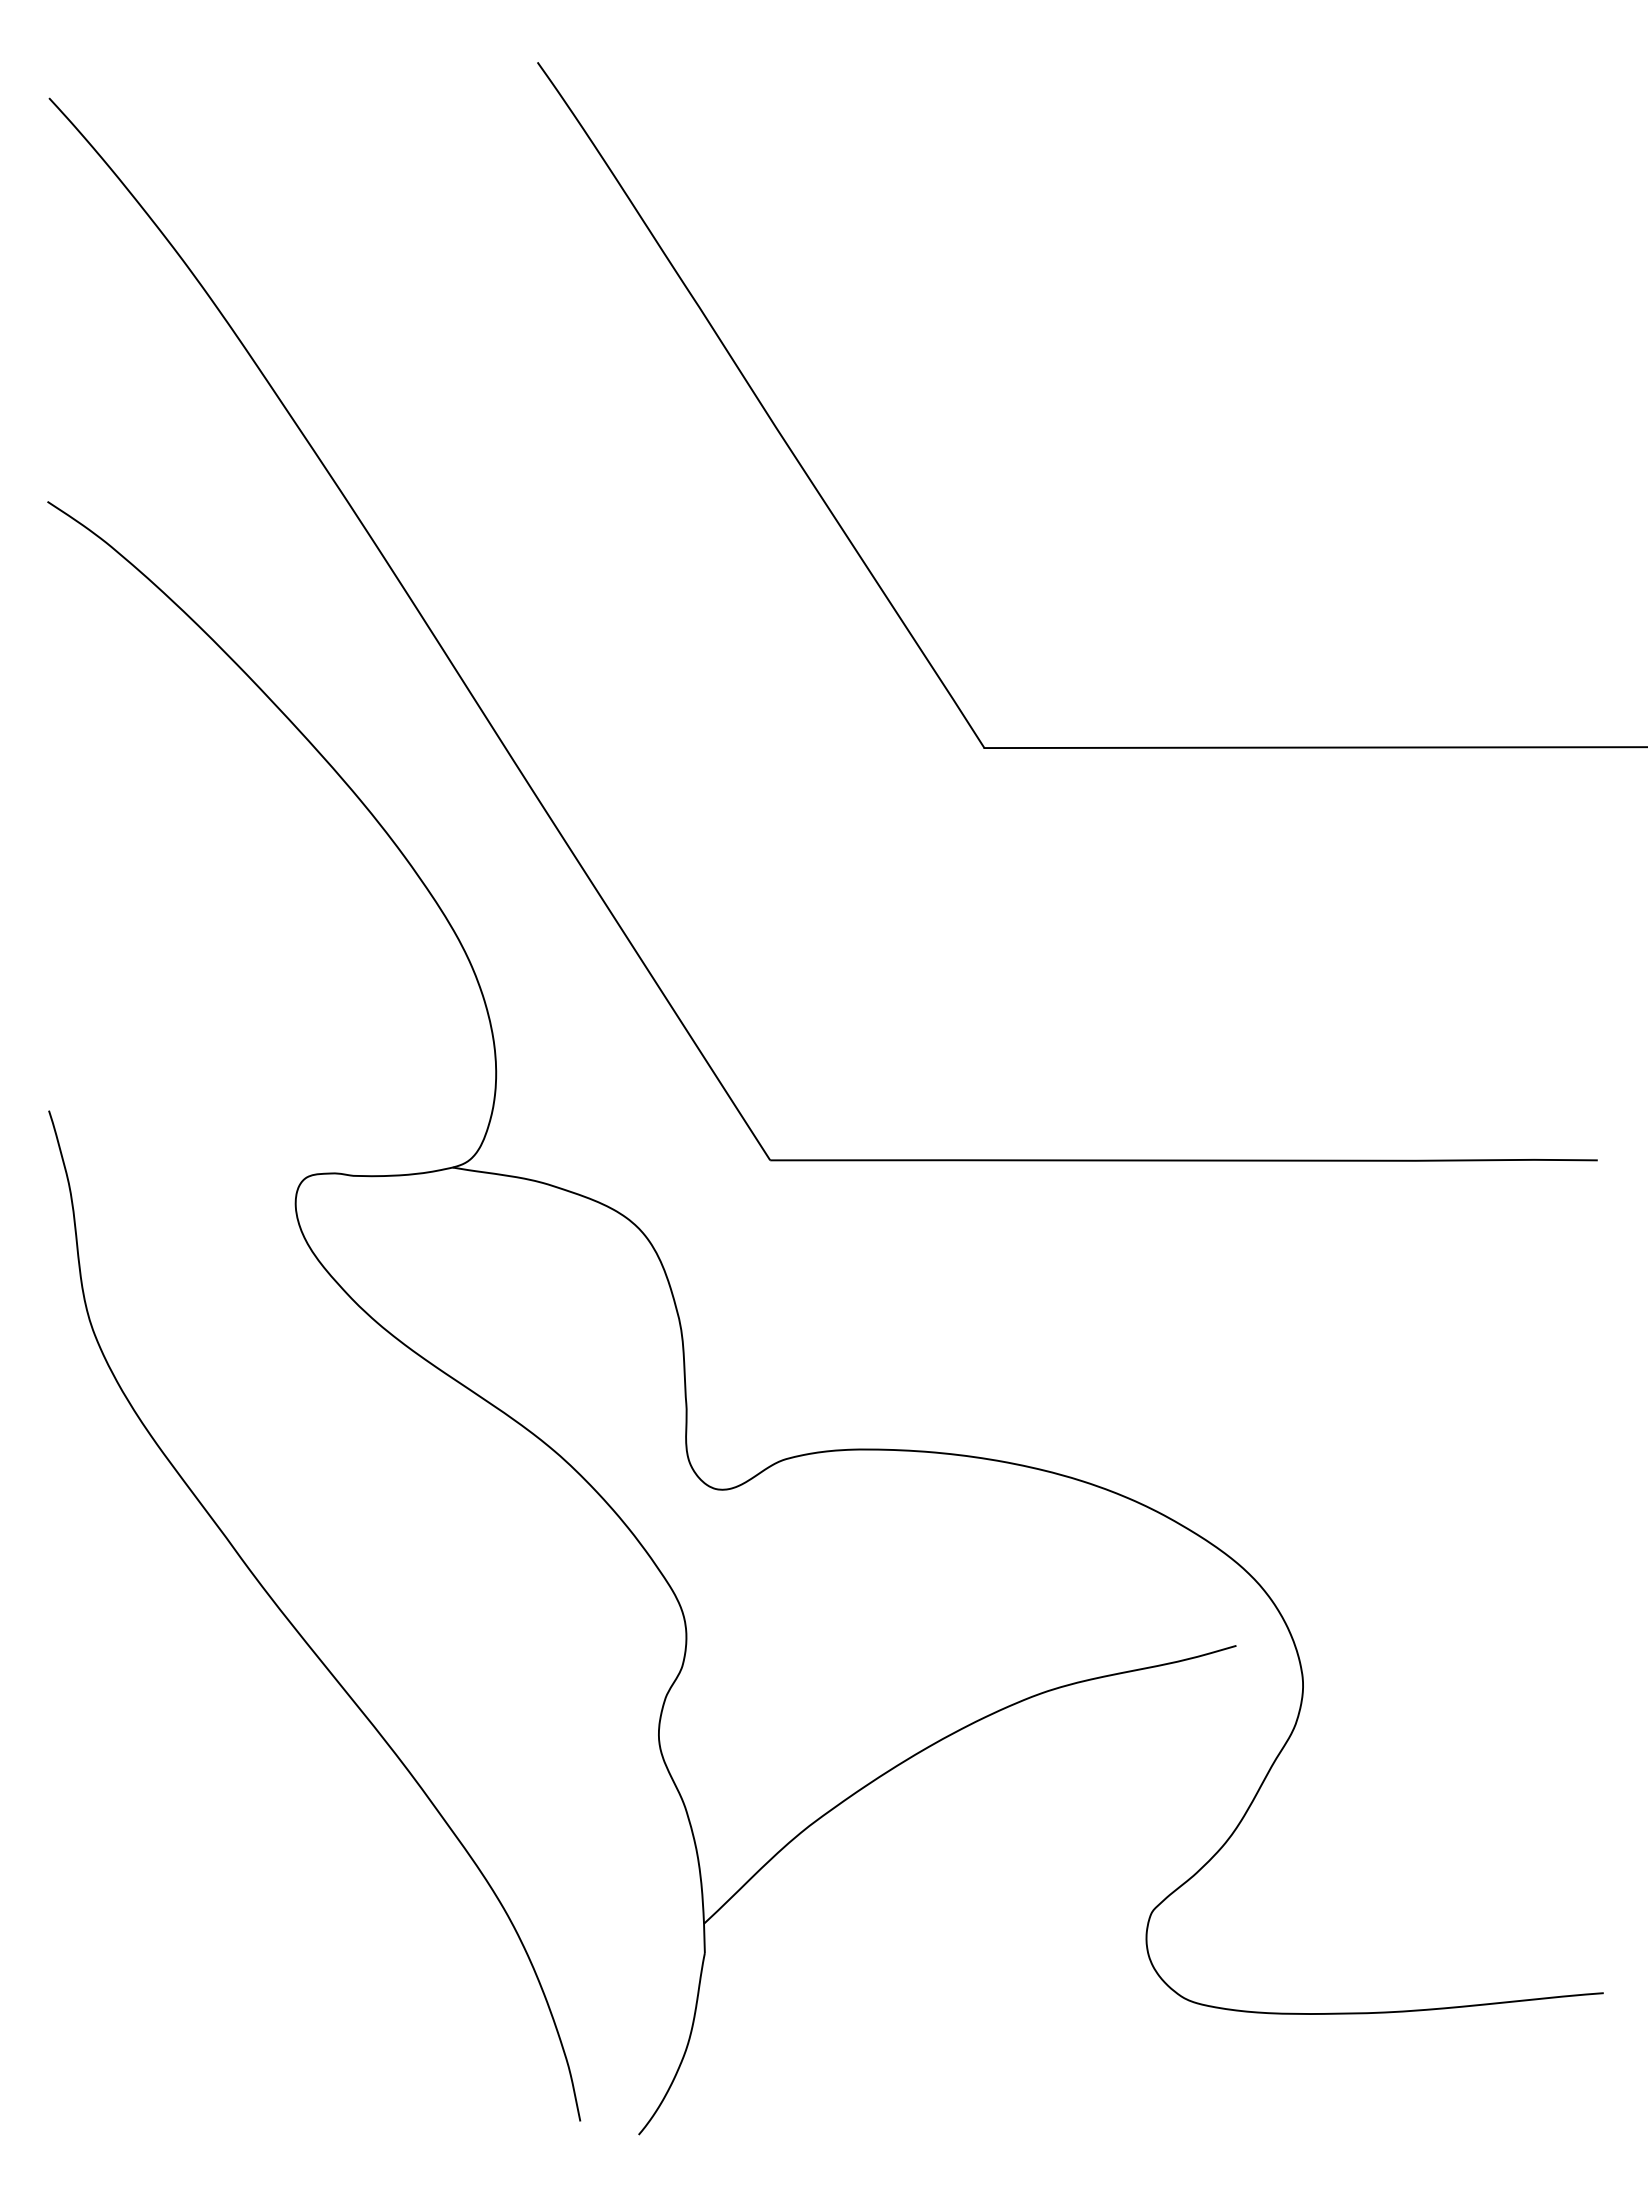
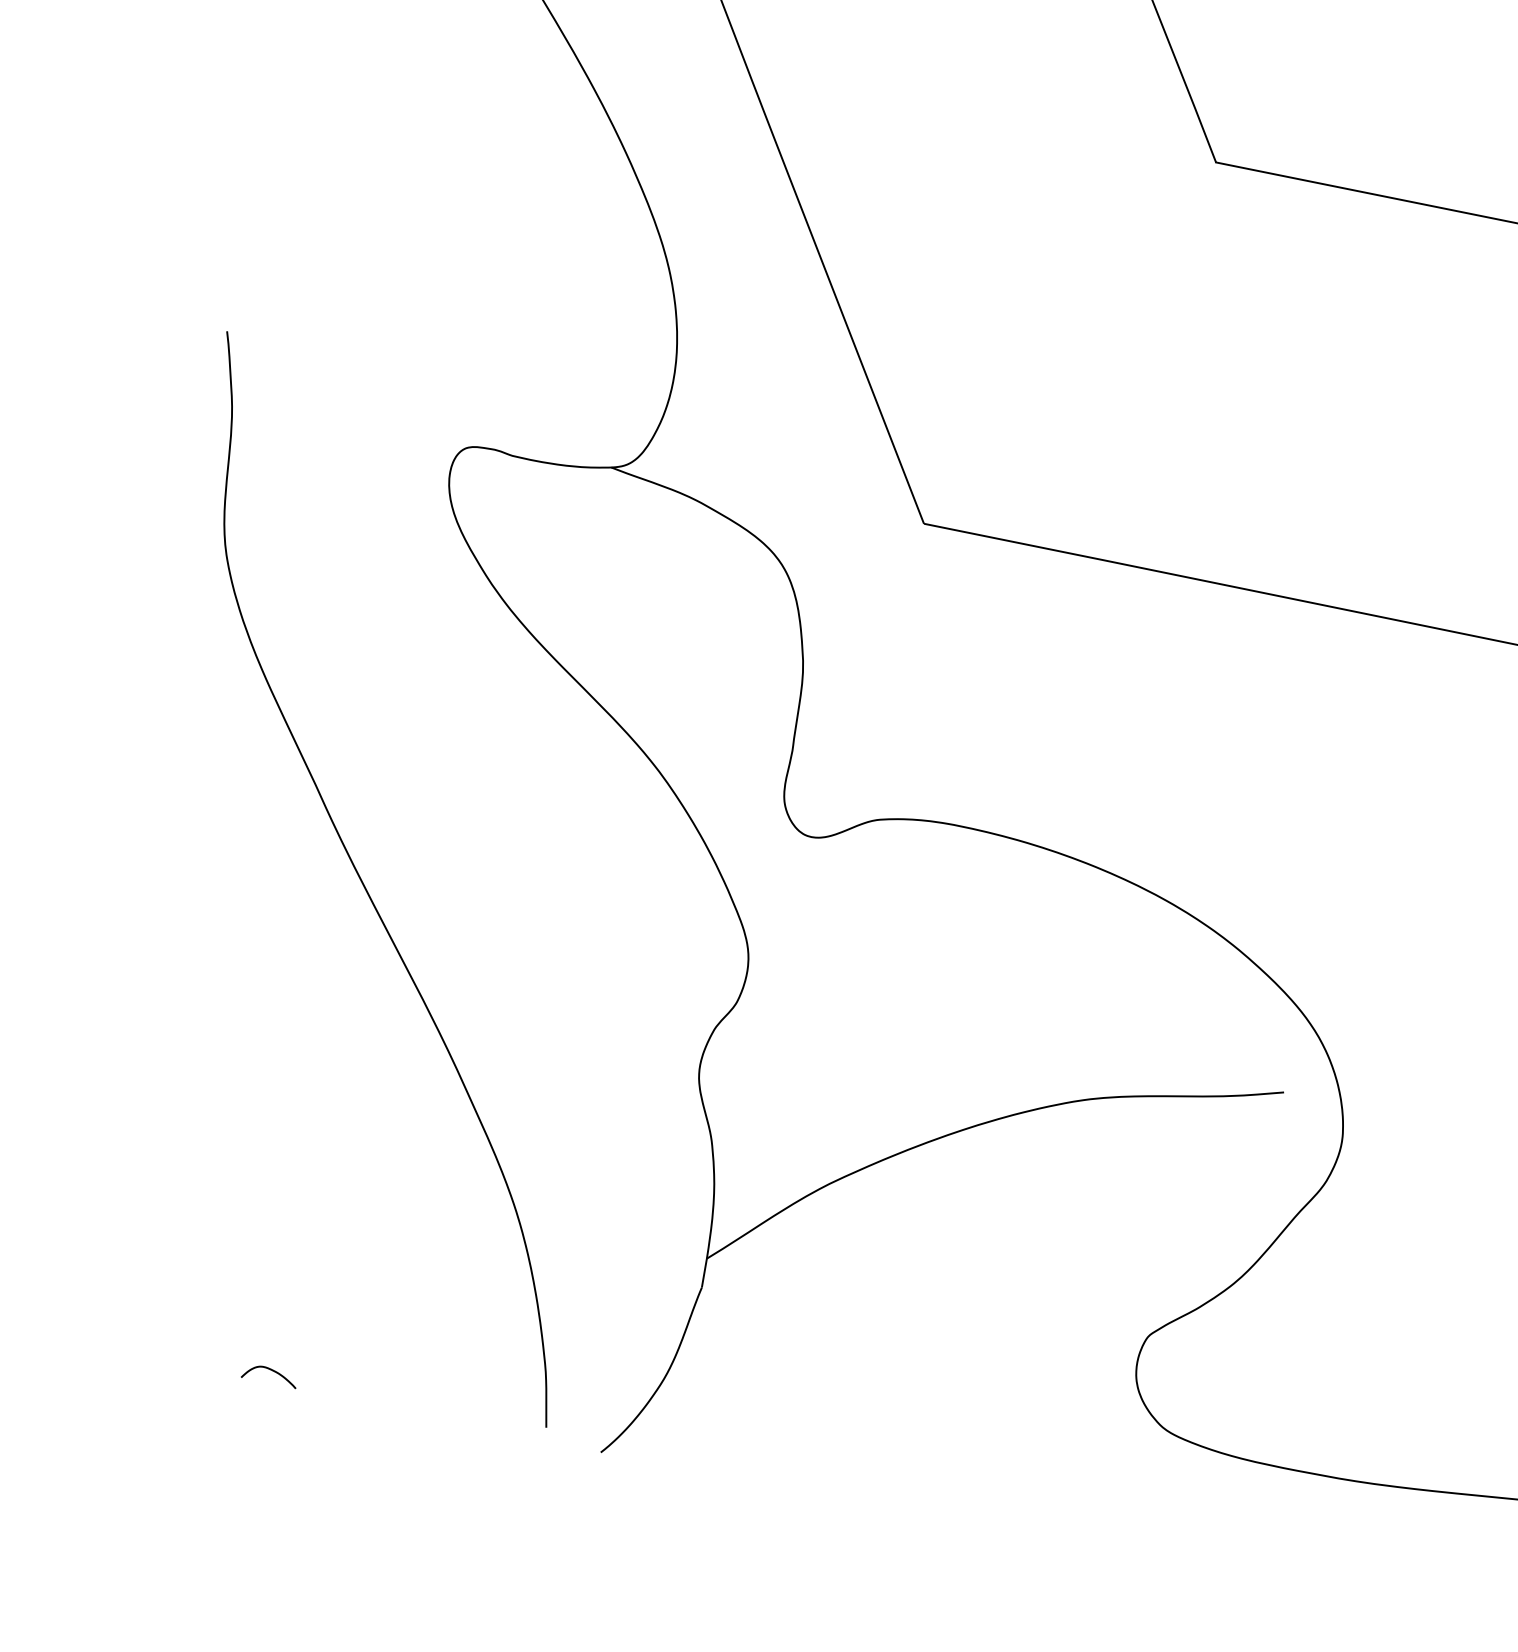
curve: (298, 2120) -> (270, 1370), added

